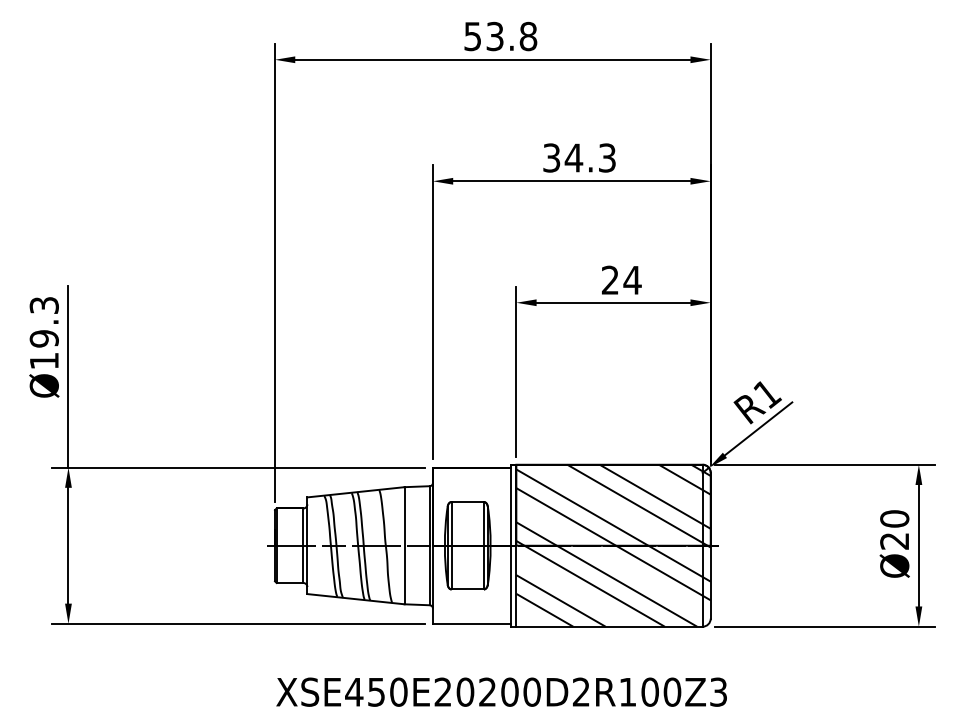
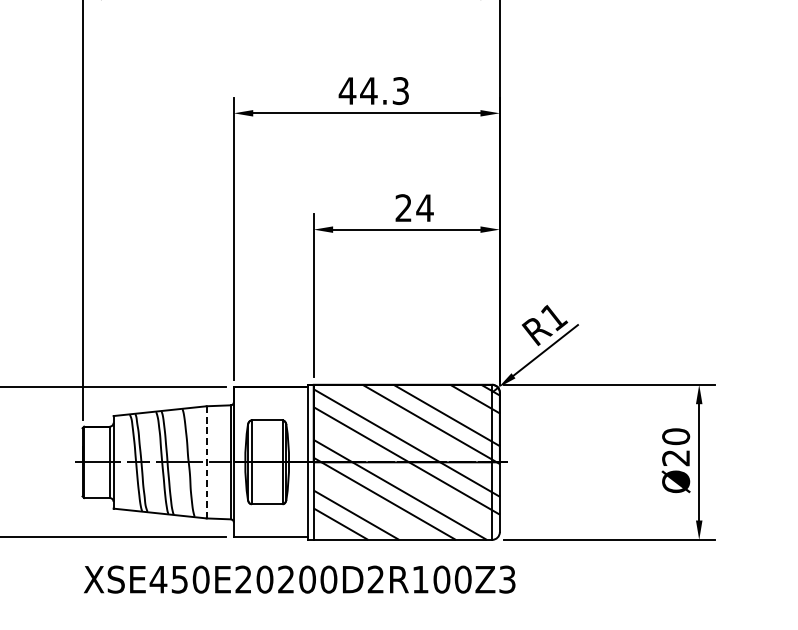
text: (551, 157) -> (347, 90), 34.3 -> 44.3
line: (404, 545) -> (206, 462), solid -> dashed
text: (501, 691) -> (299, 578), moved

